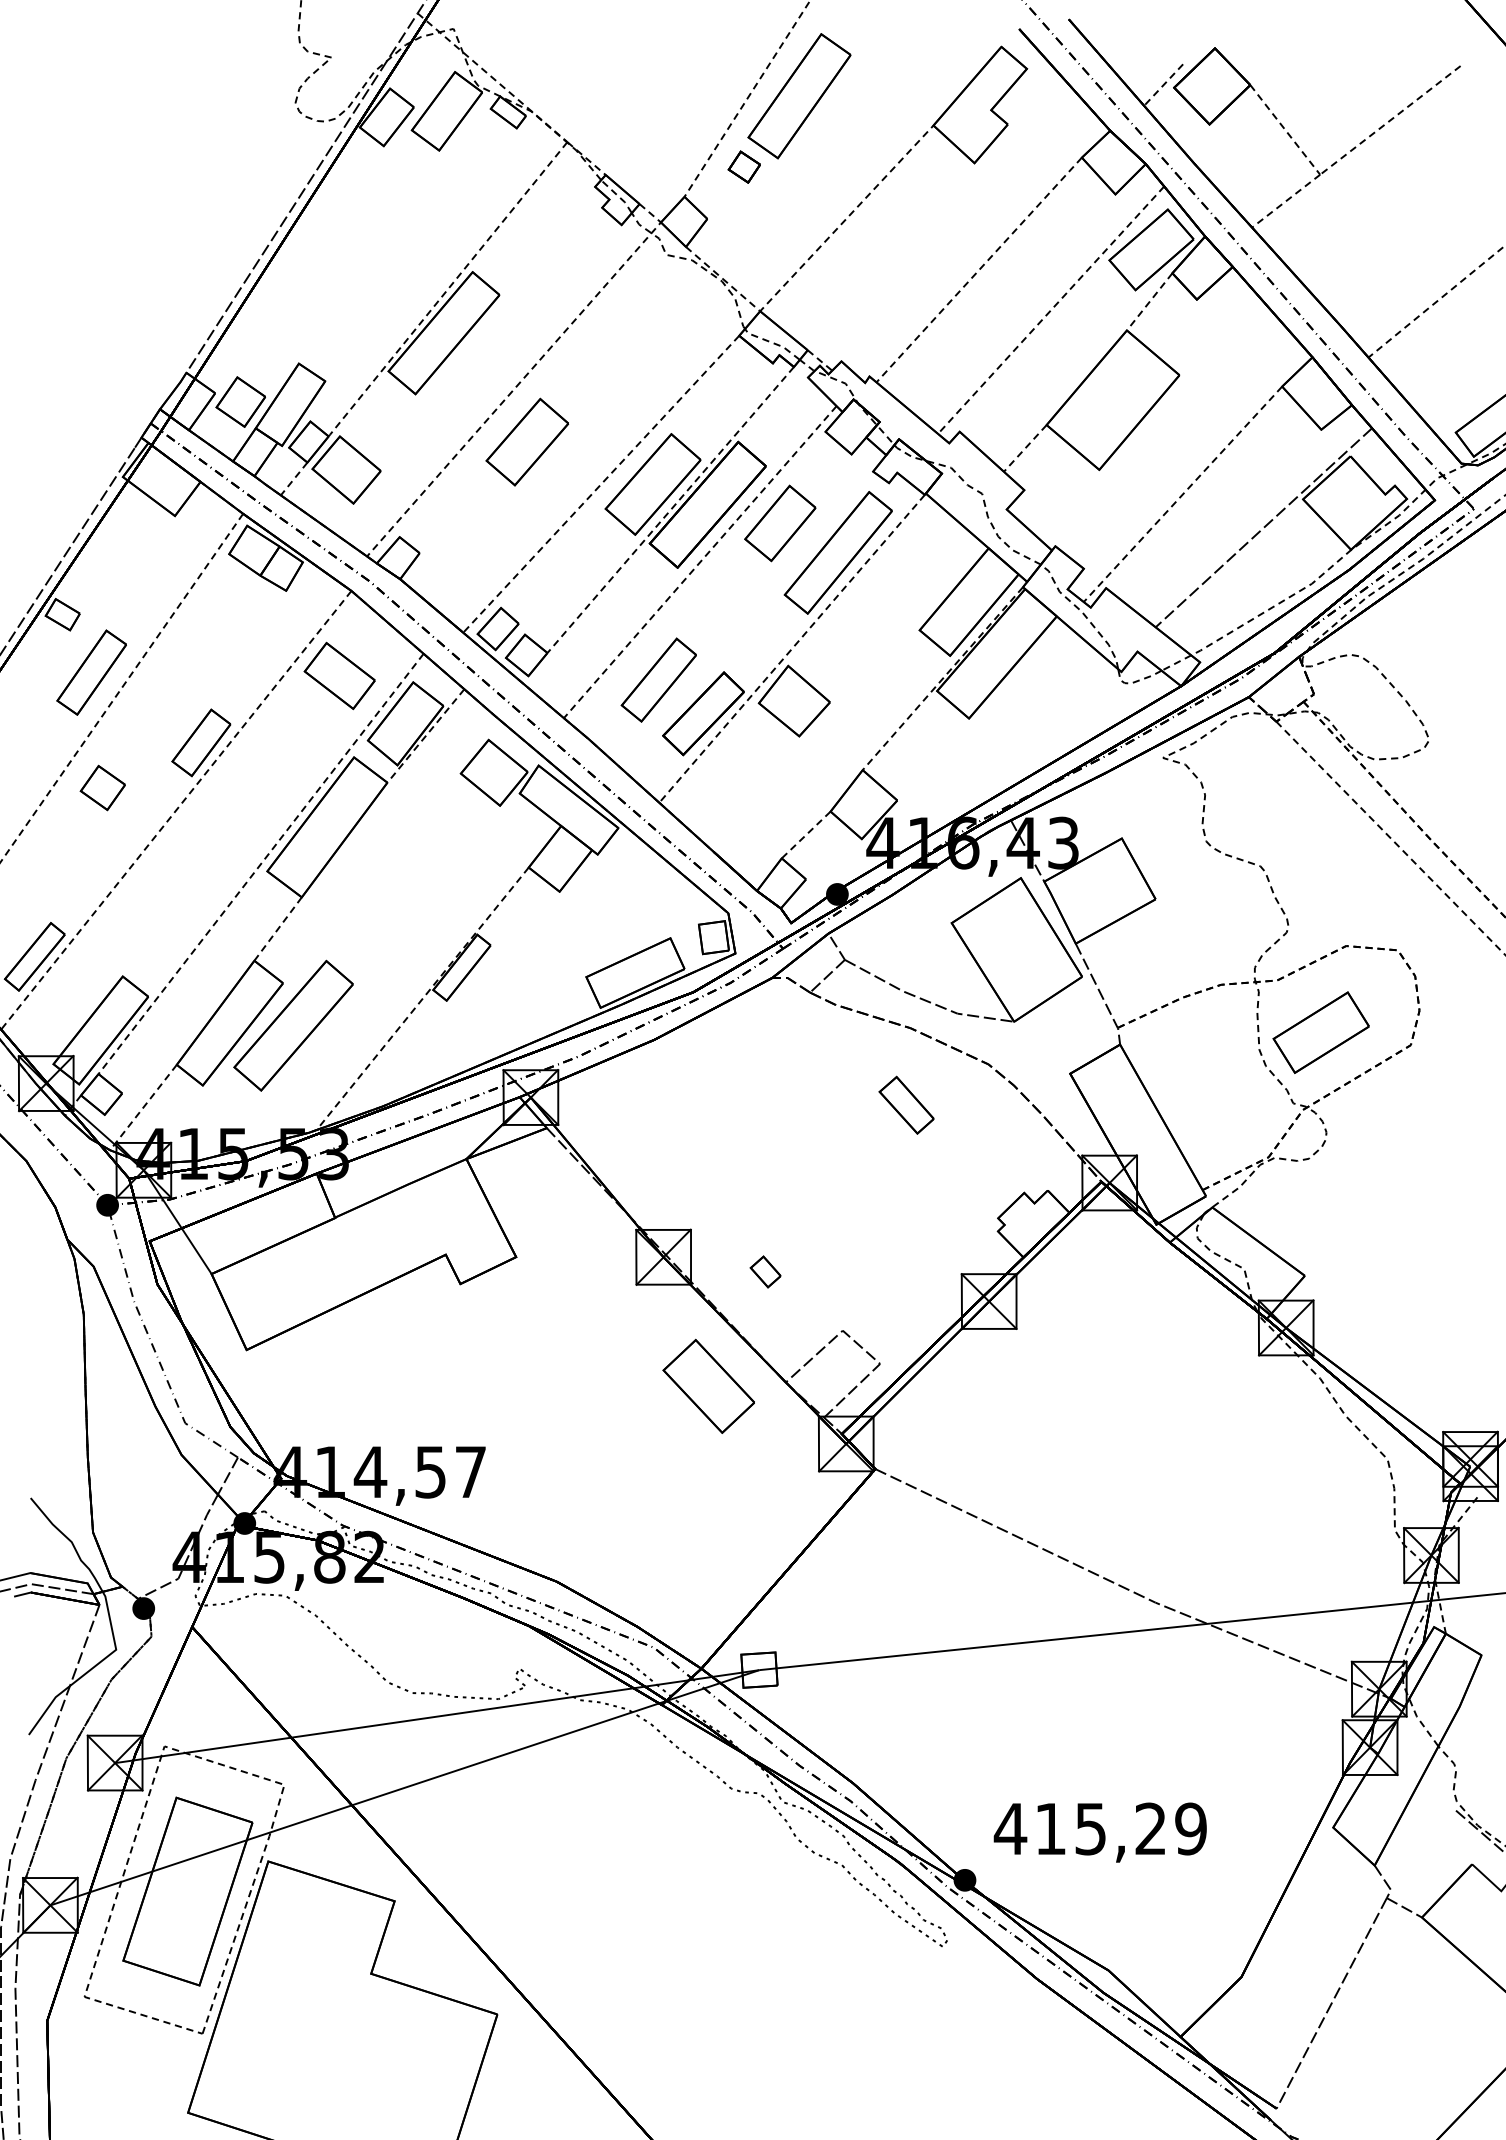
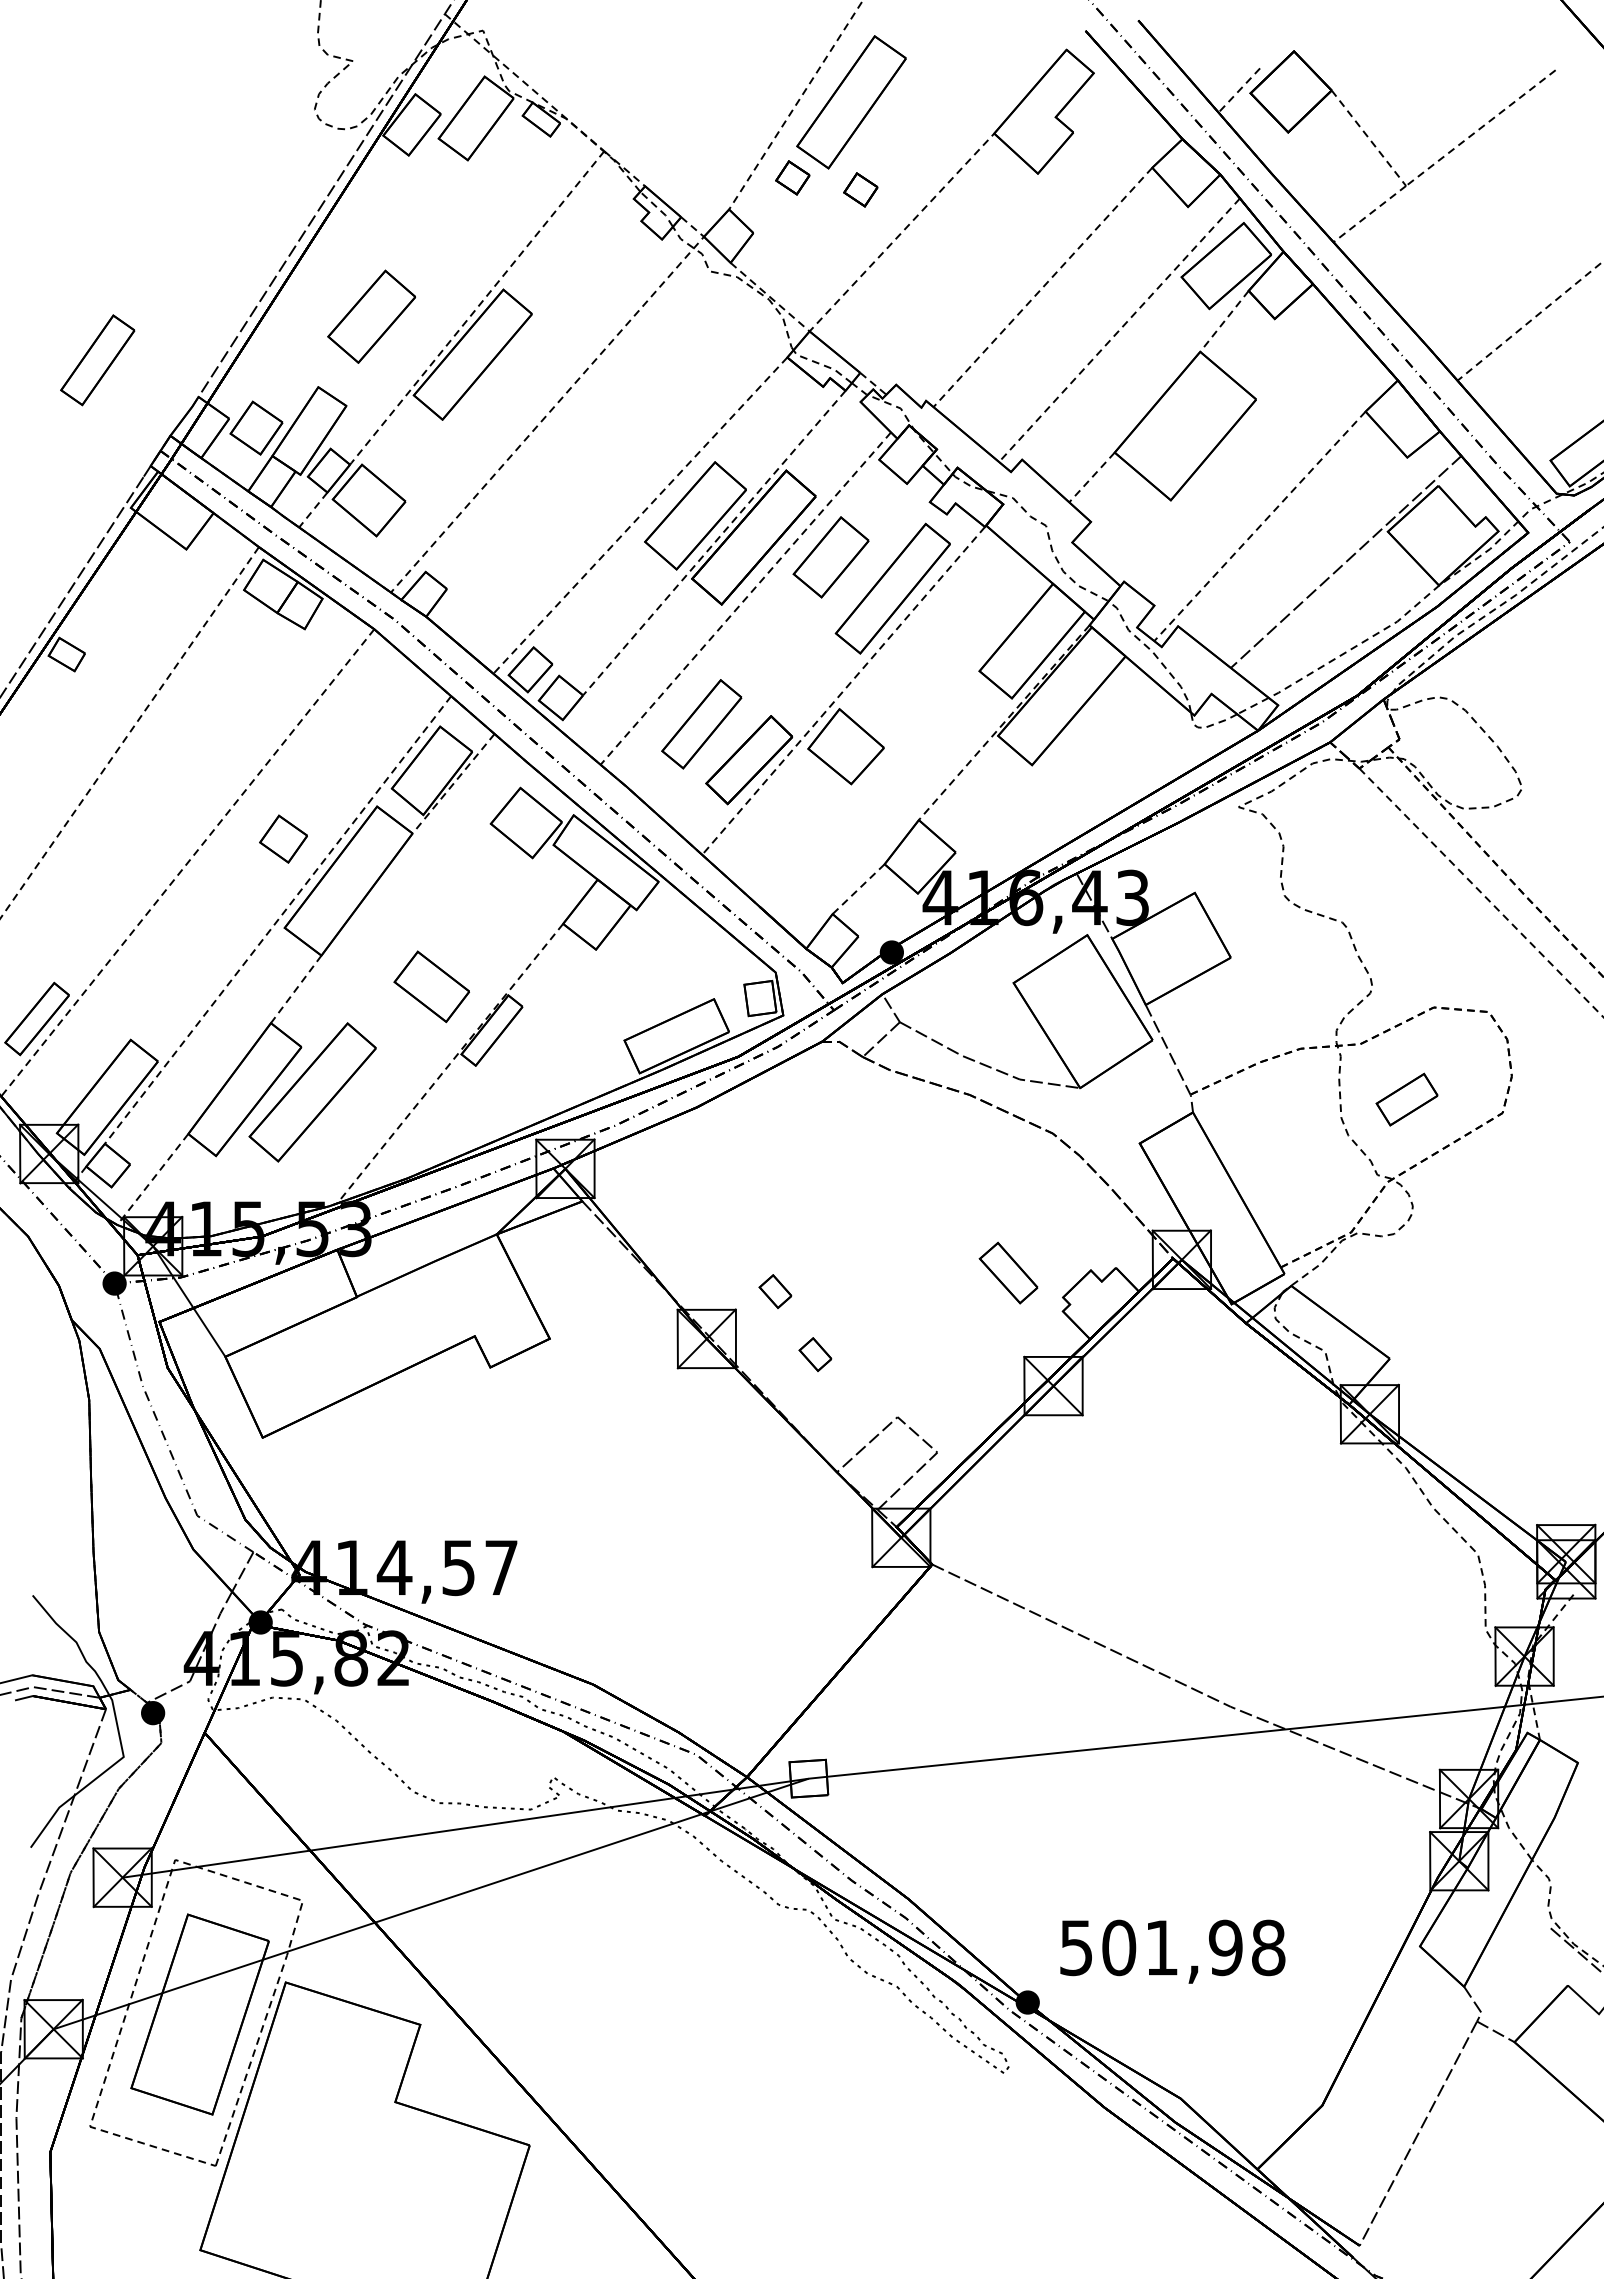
part: (807, 178) -> (860, 189), added
part: (527, 441) -> (371, 316), moved
part: (91, 672) -> (97, 360), moved
part: (339, 675) -> (431, 986), moved
part: (201, 742) -> (214, 790), removed
part: (102, 787) -> (283, 838), moved
part: (1320, 1032) -> (1406, 1099), size x0.6
part: (906, 1104) -> (1008, 1272), moved
part: (728, 1212) -> (775, 1291), added
part: (708, 1386) -> (754, 1476), removed
text: (1099, 1828) -> (1171, 1947), 415,29 -> 501,98

